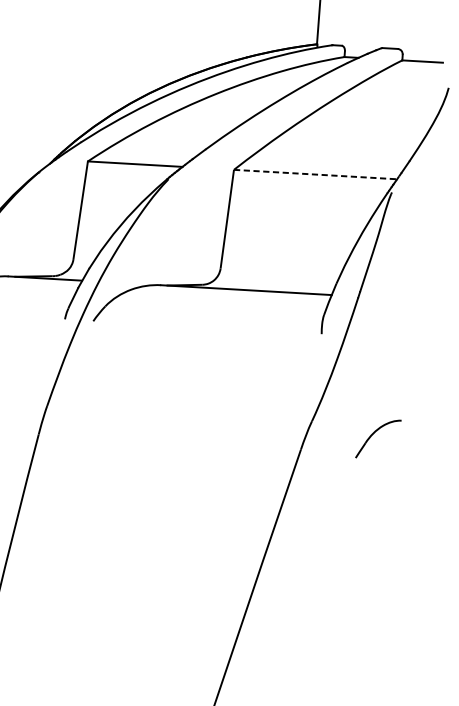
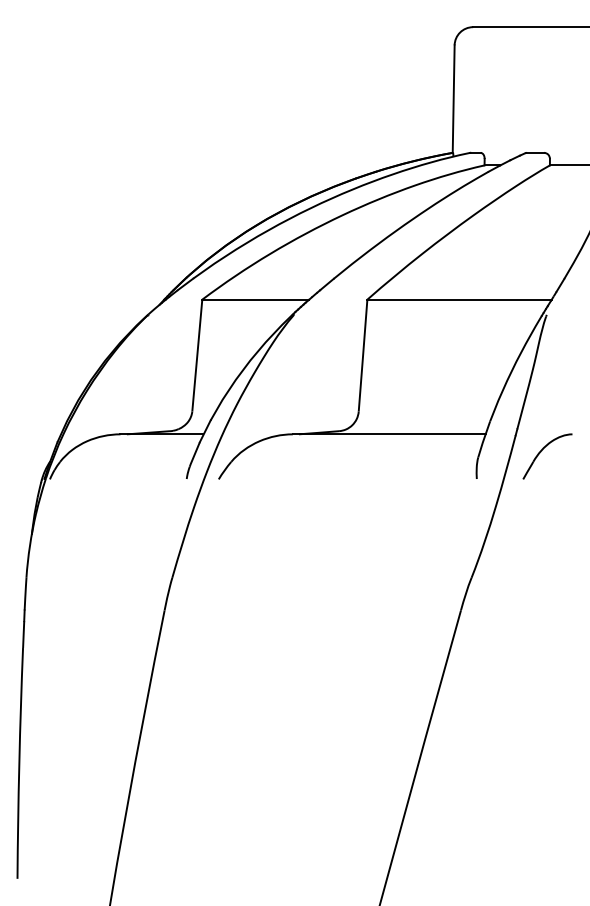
line: (316, 174) -> (460, 299), dashed -> solid
part: (373, 435) -> (541, 452), moved

